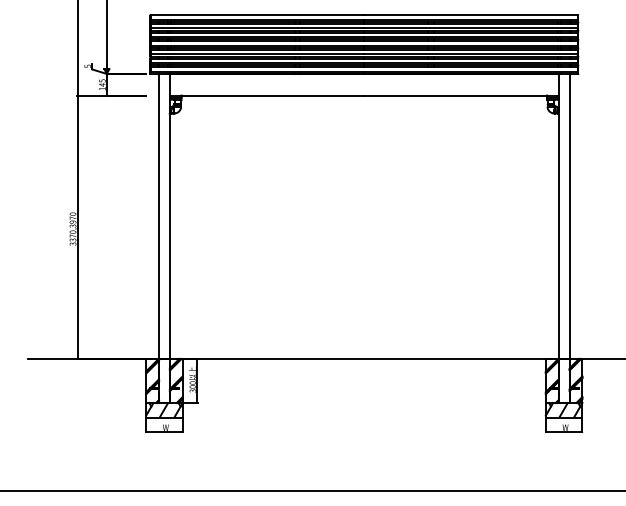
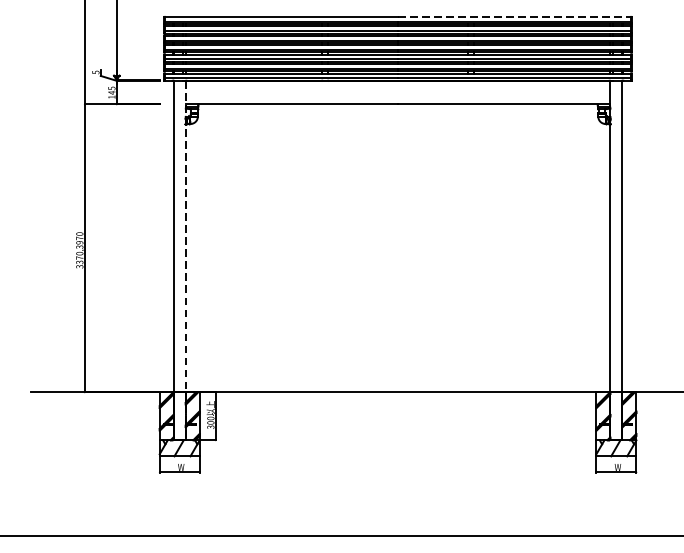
line: (471, 15) -> (515, 16), solid -> dashed
line: (169, 239) -> (185, 261), solid -> dashed

